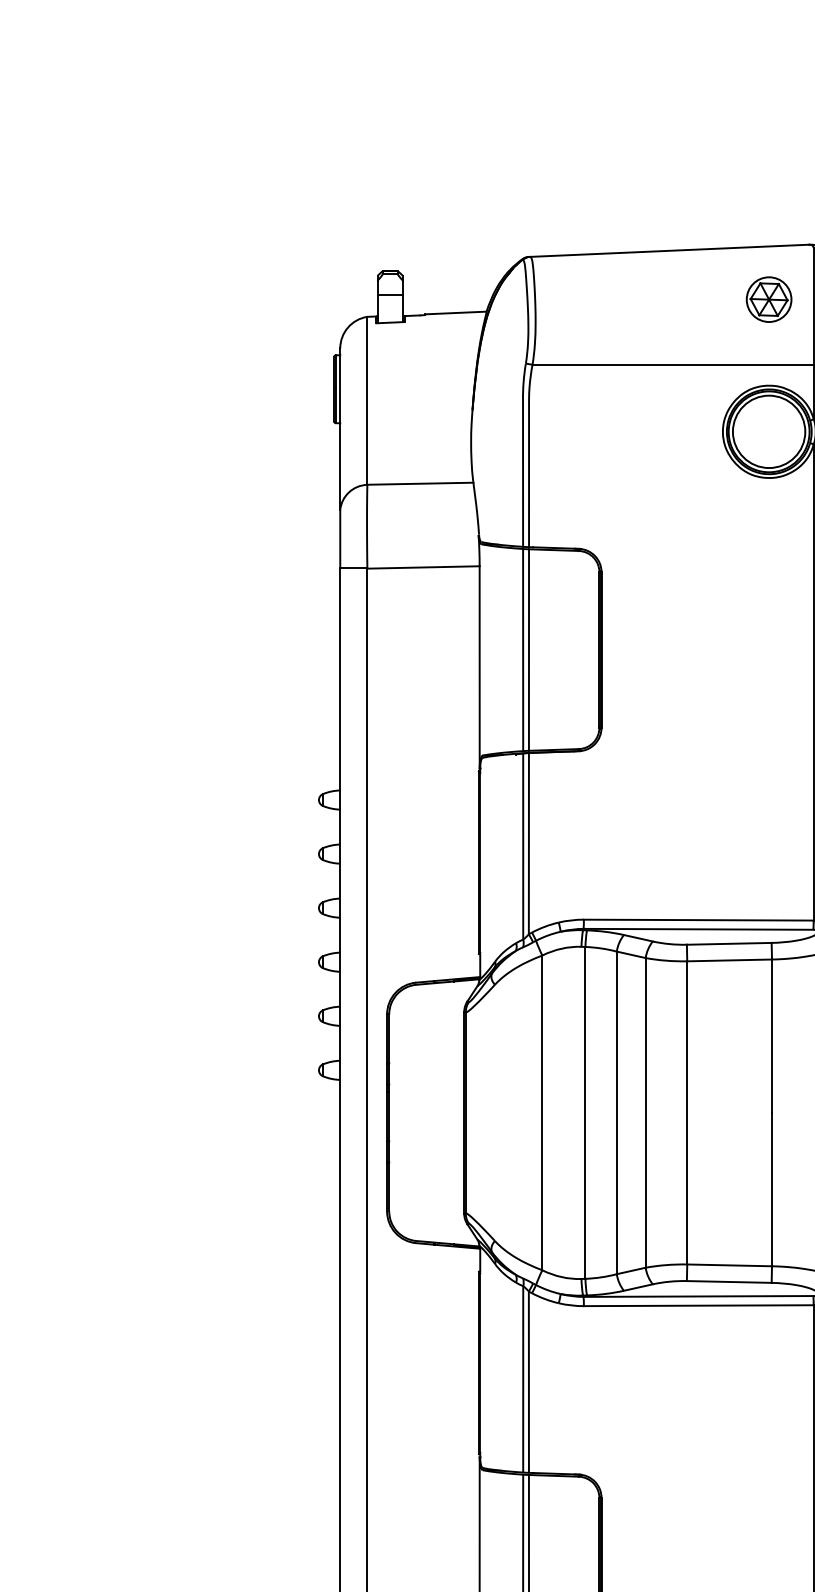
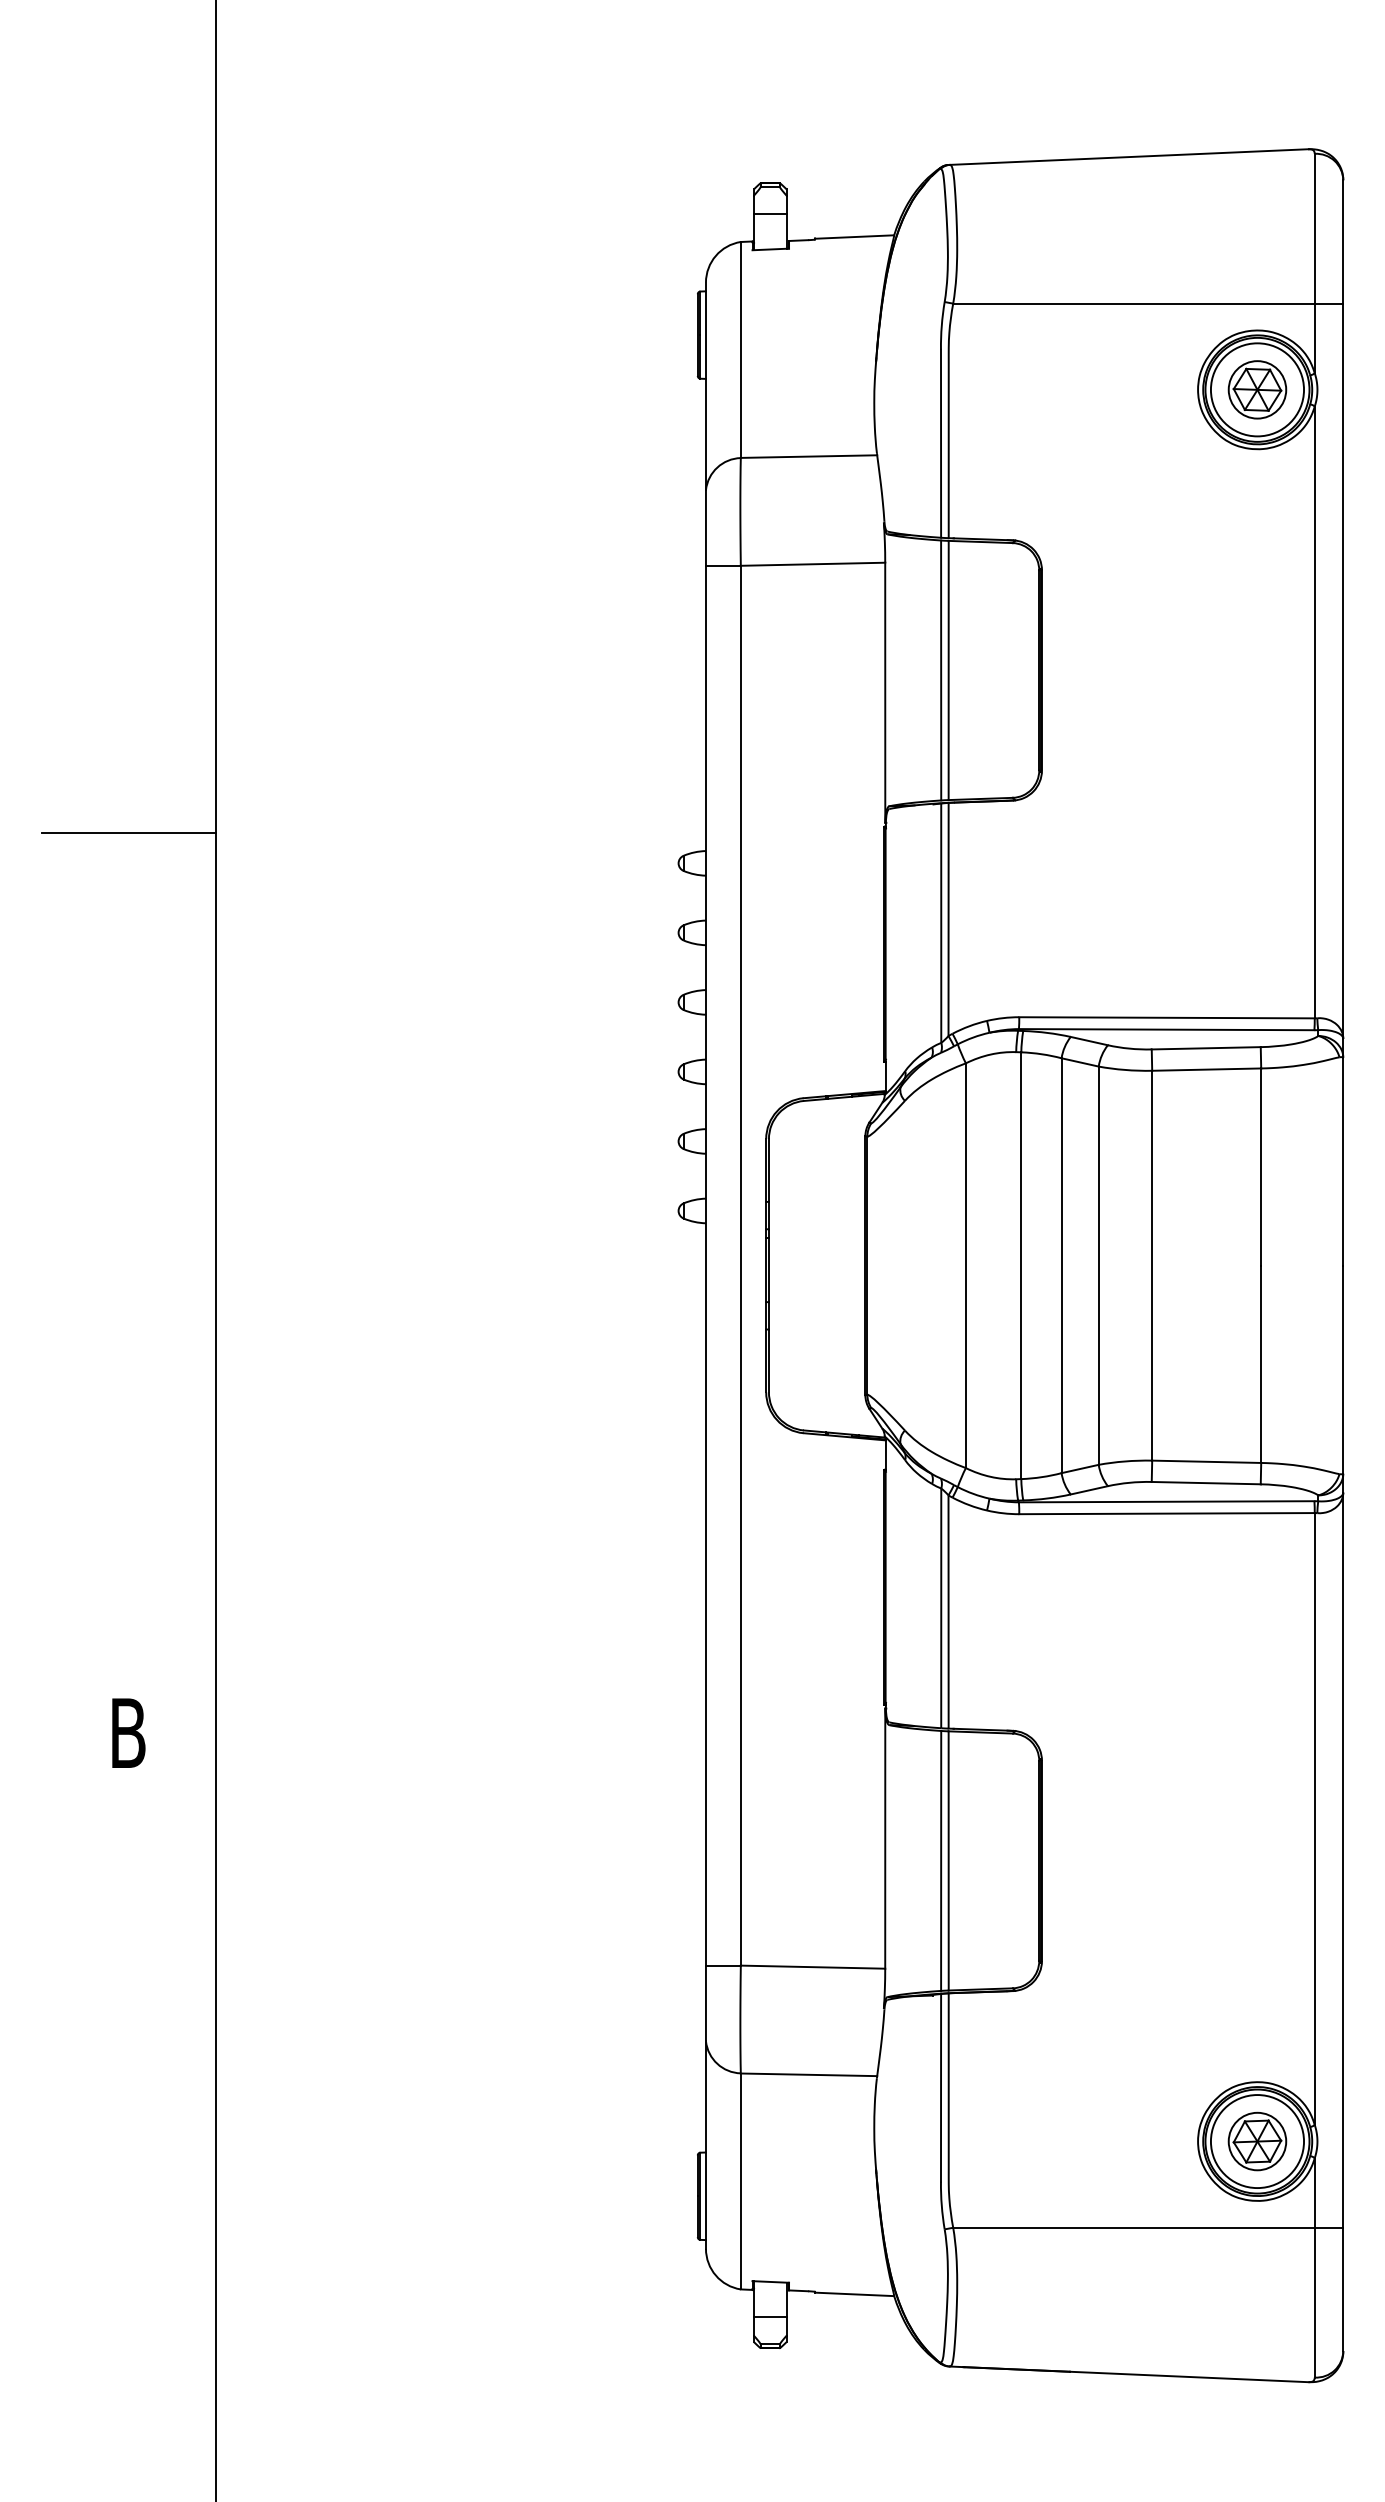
part: (769, 299) -> (1257, 389), moved

